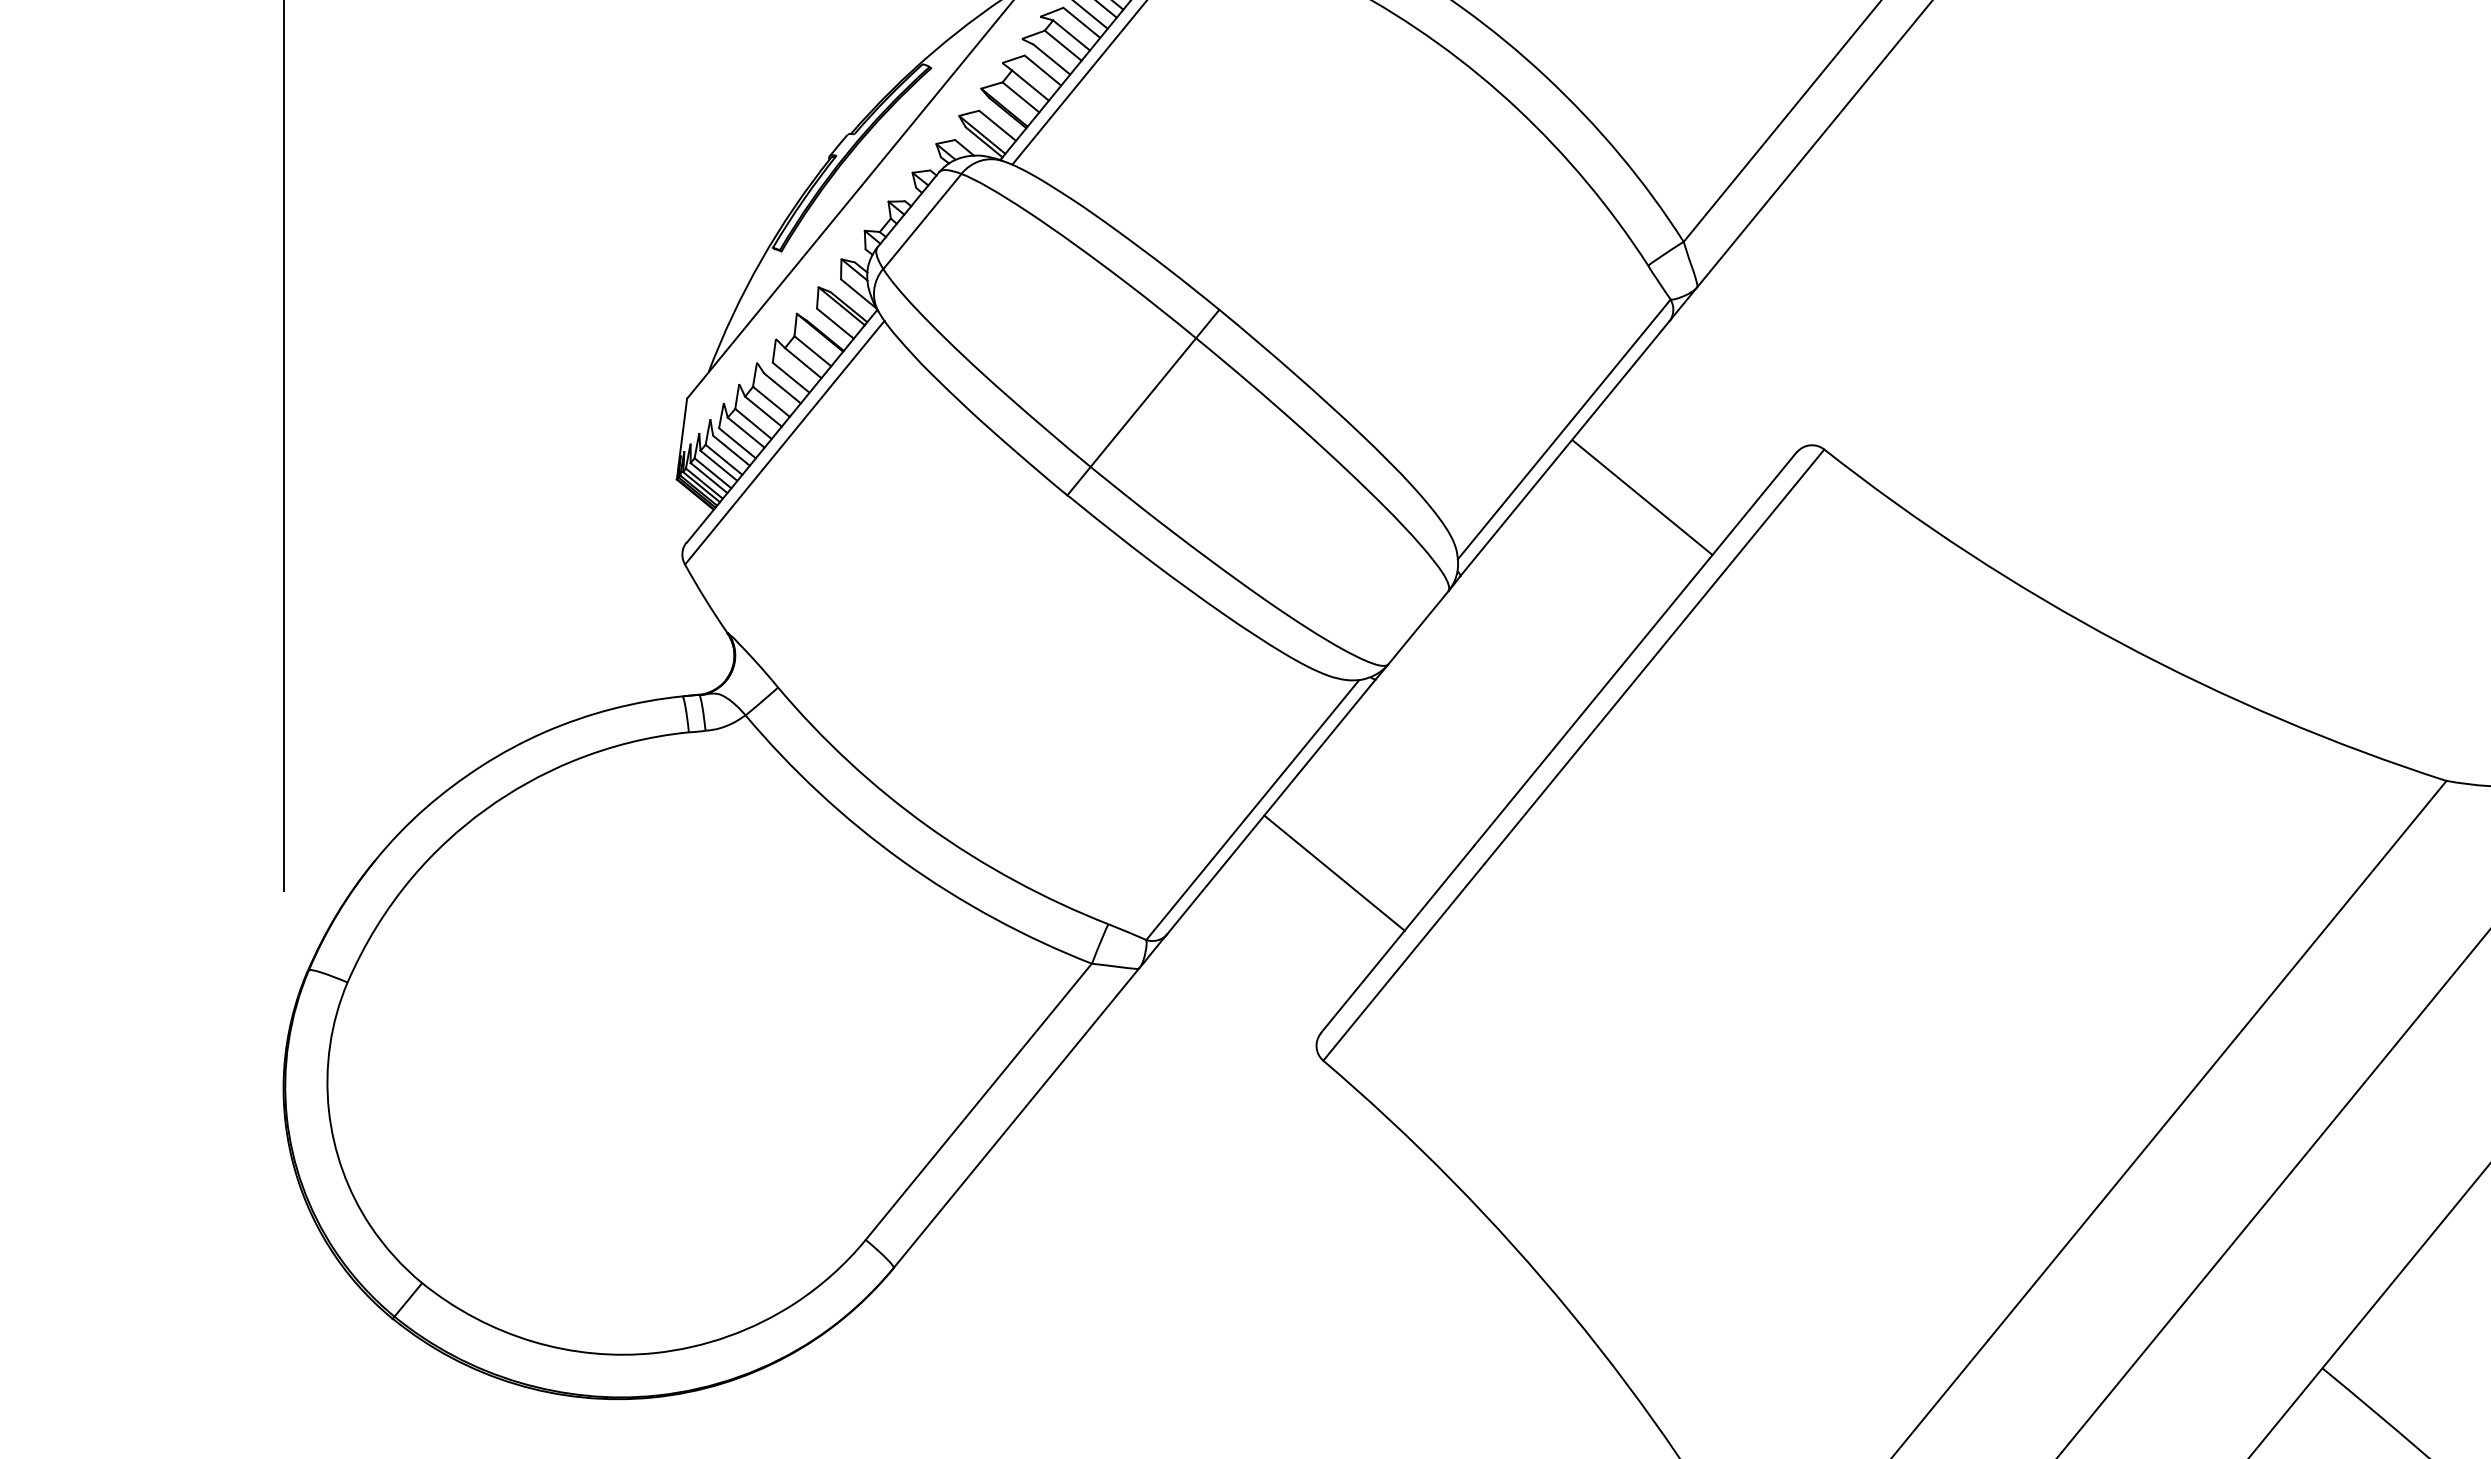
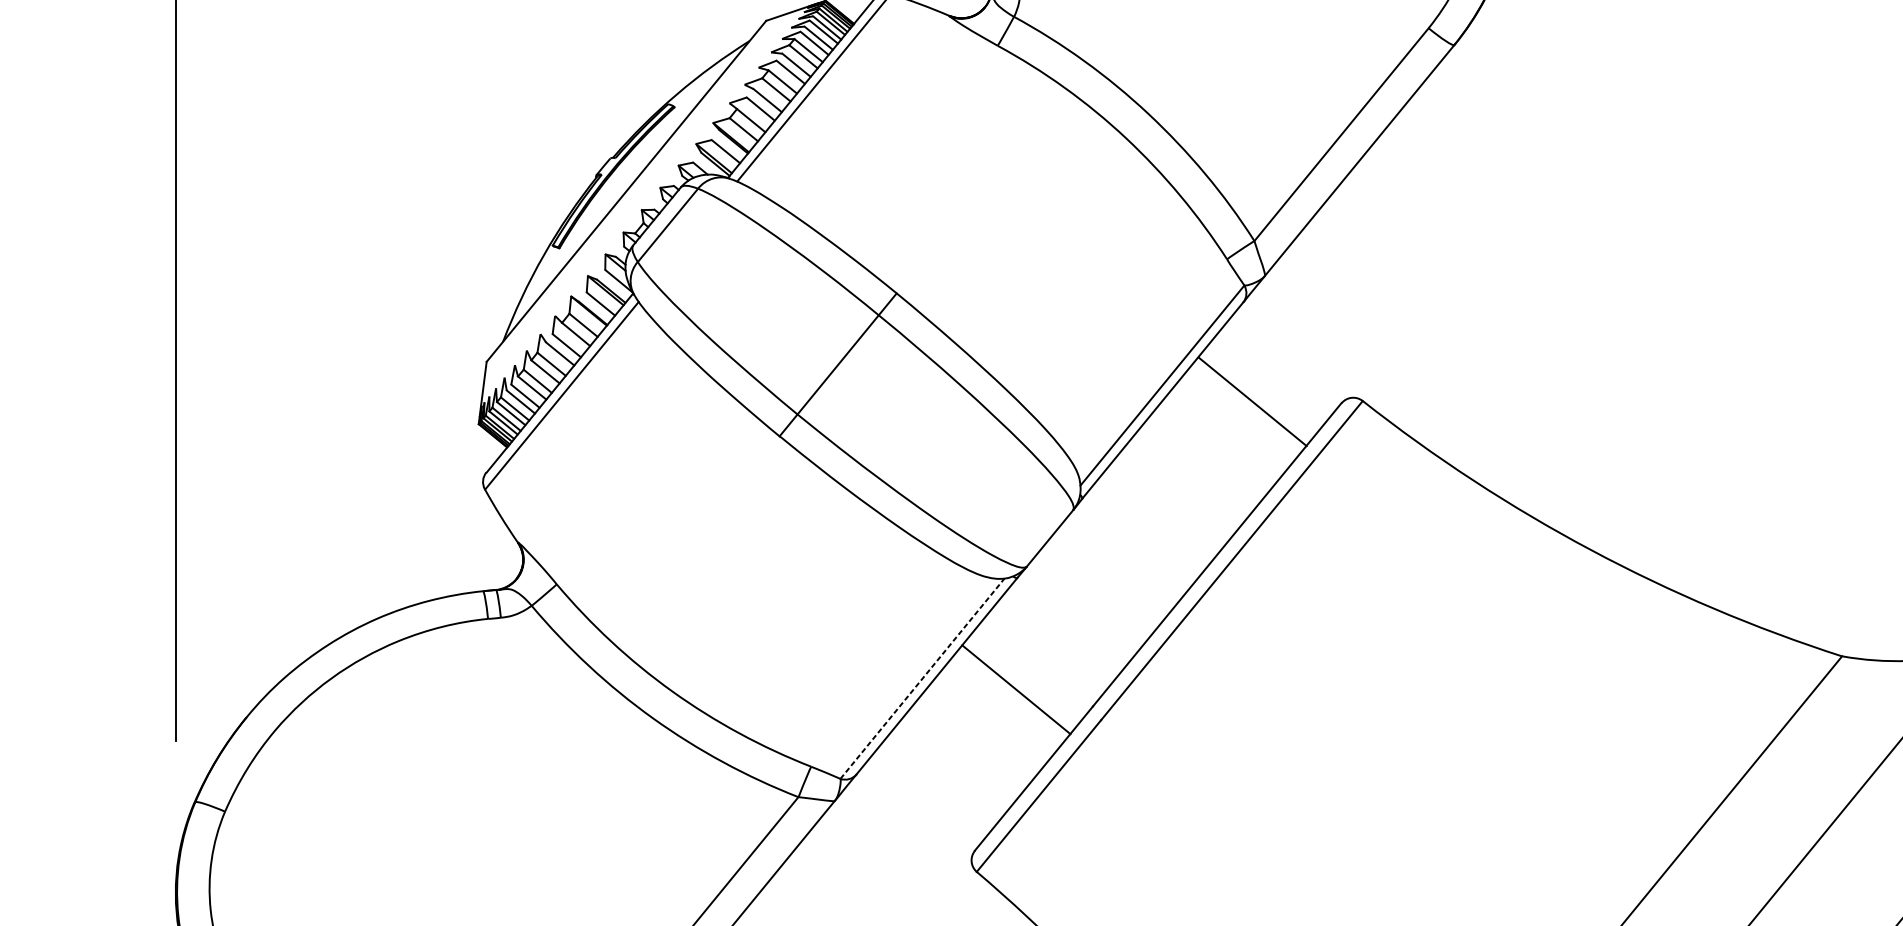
line: (1642, 497) -> (1252, 401), moved
line: (1252, 810) -> (922, 679), solid -> dashed
line: (1334, 872) -> (1016, 689), moved

